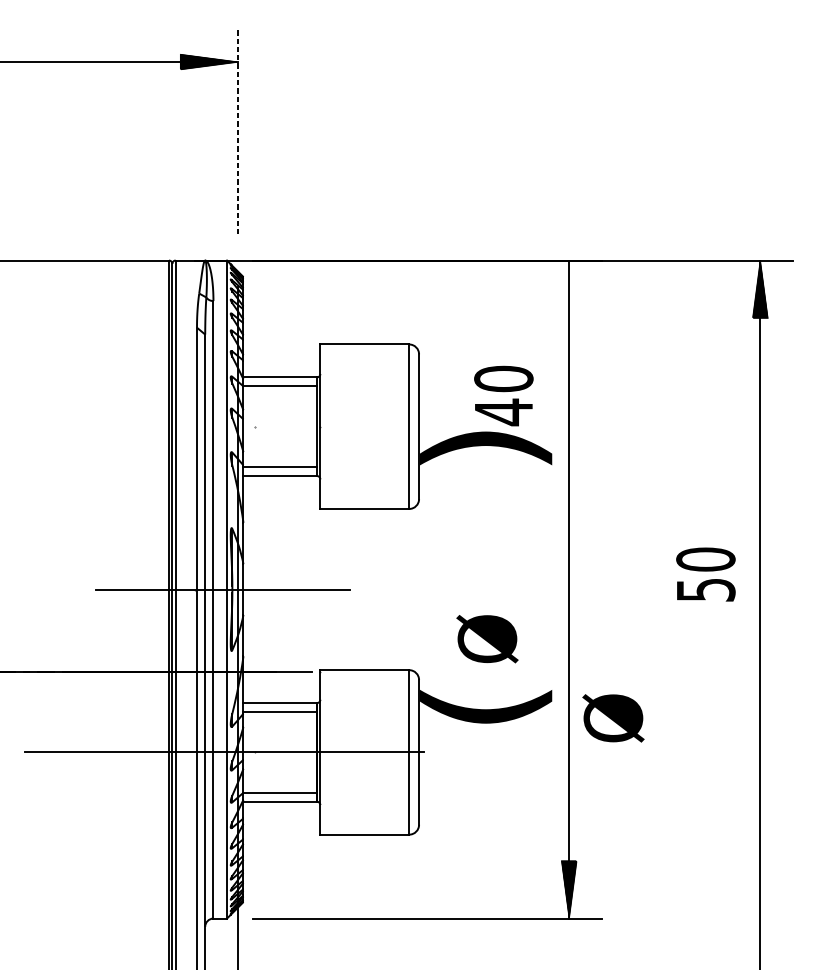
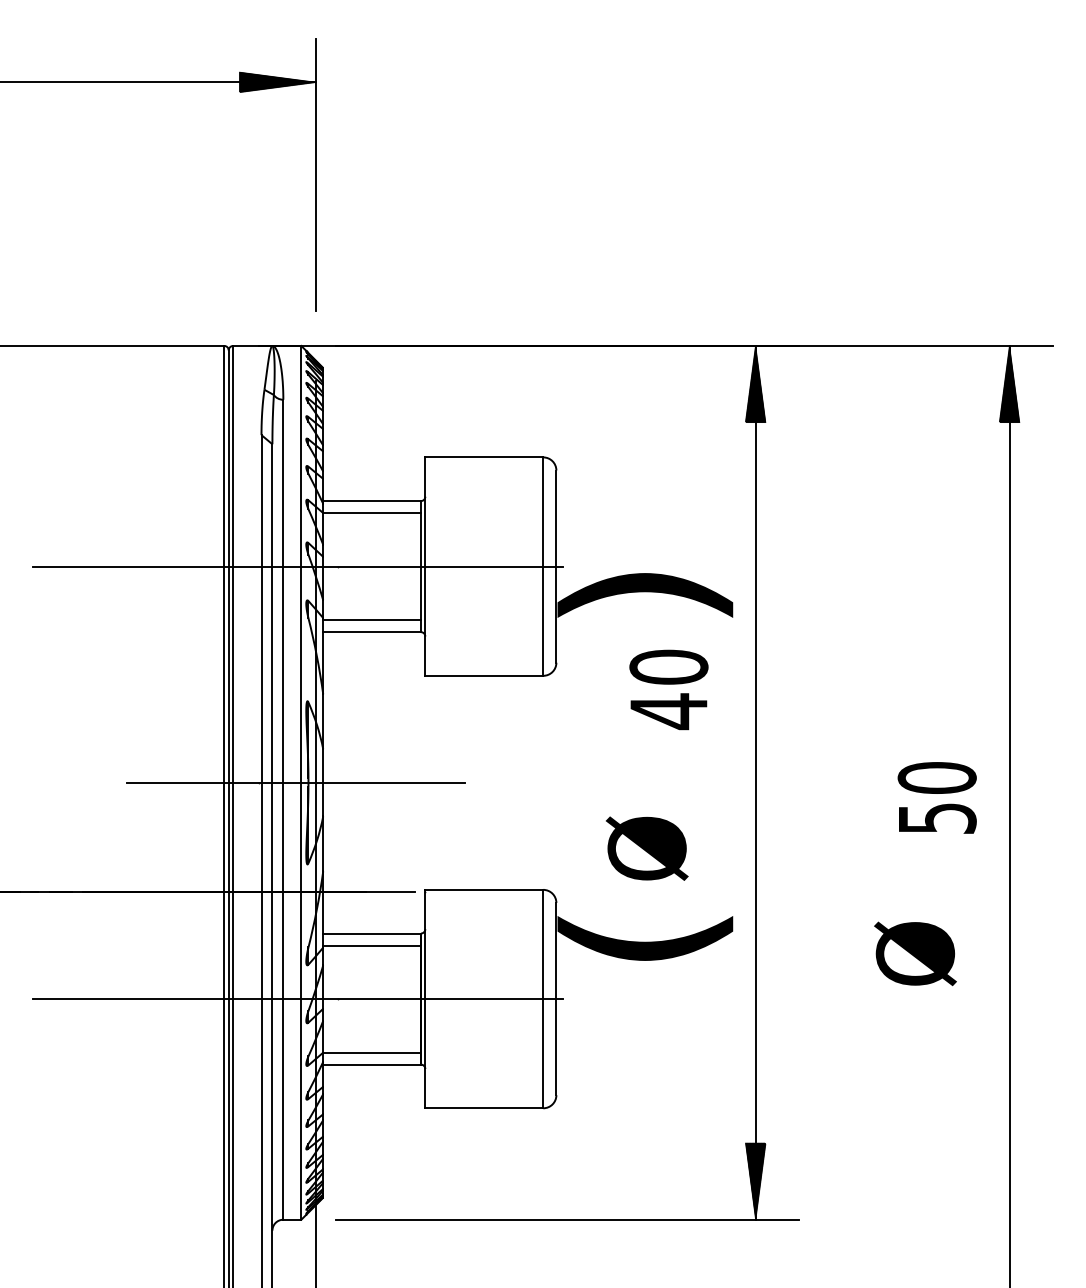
line: (238, 131) -> (316, 174), dashed -> solid
hatch: (569, 289) -> (755, 384), added
text: (503, 395) -> (668, 689), moved
line: (224, 426) -> (297, 566), added
text: (705, 574) -> (936, 797), moved
text: (613, 718) -> (915, 953), moved

